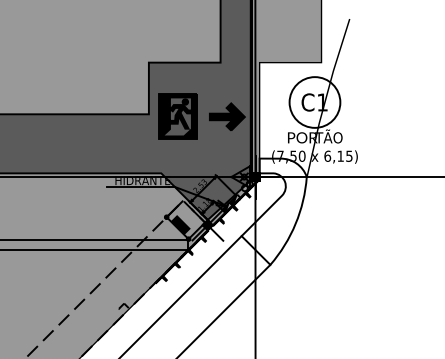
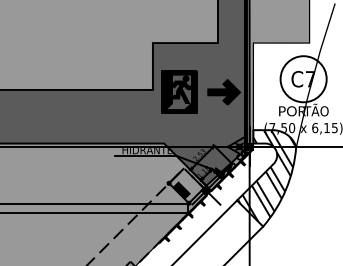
text: (322, 102) -> (310, 79), C1 -> C7
hatch: (274, 208) -> (266, 175), added

